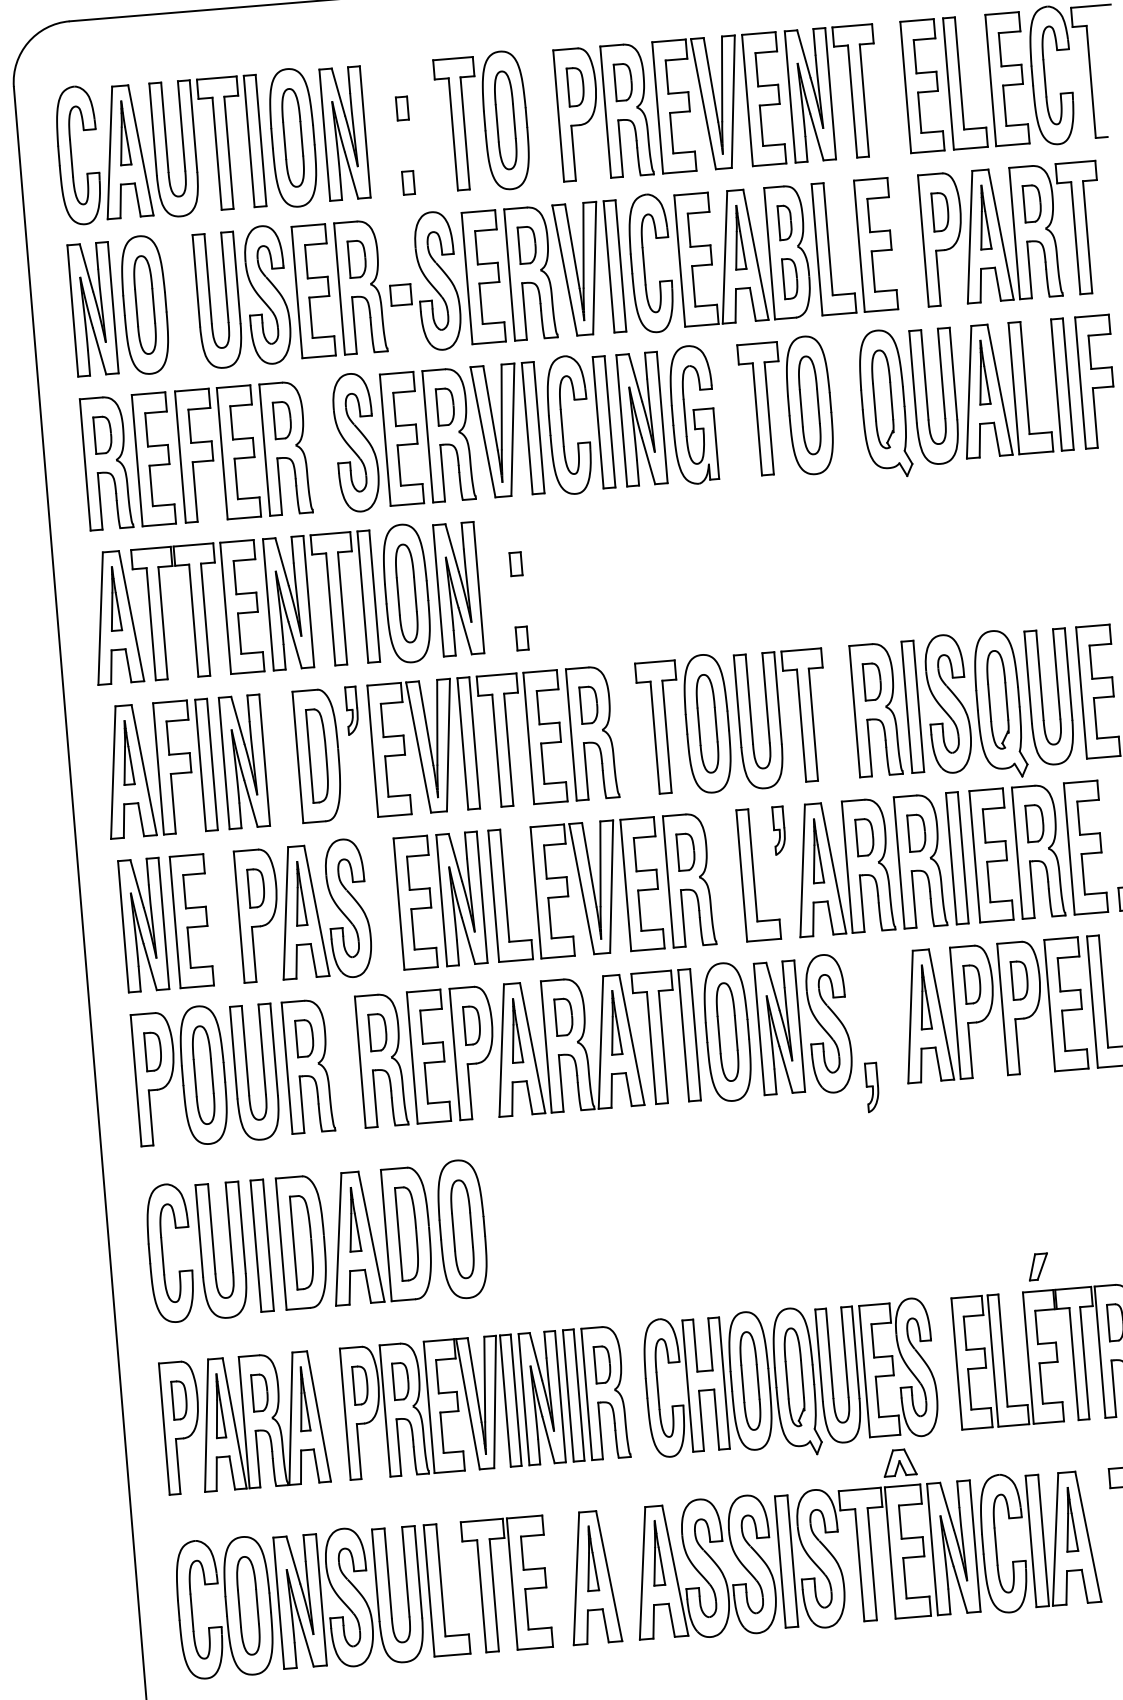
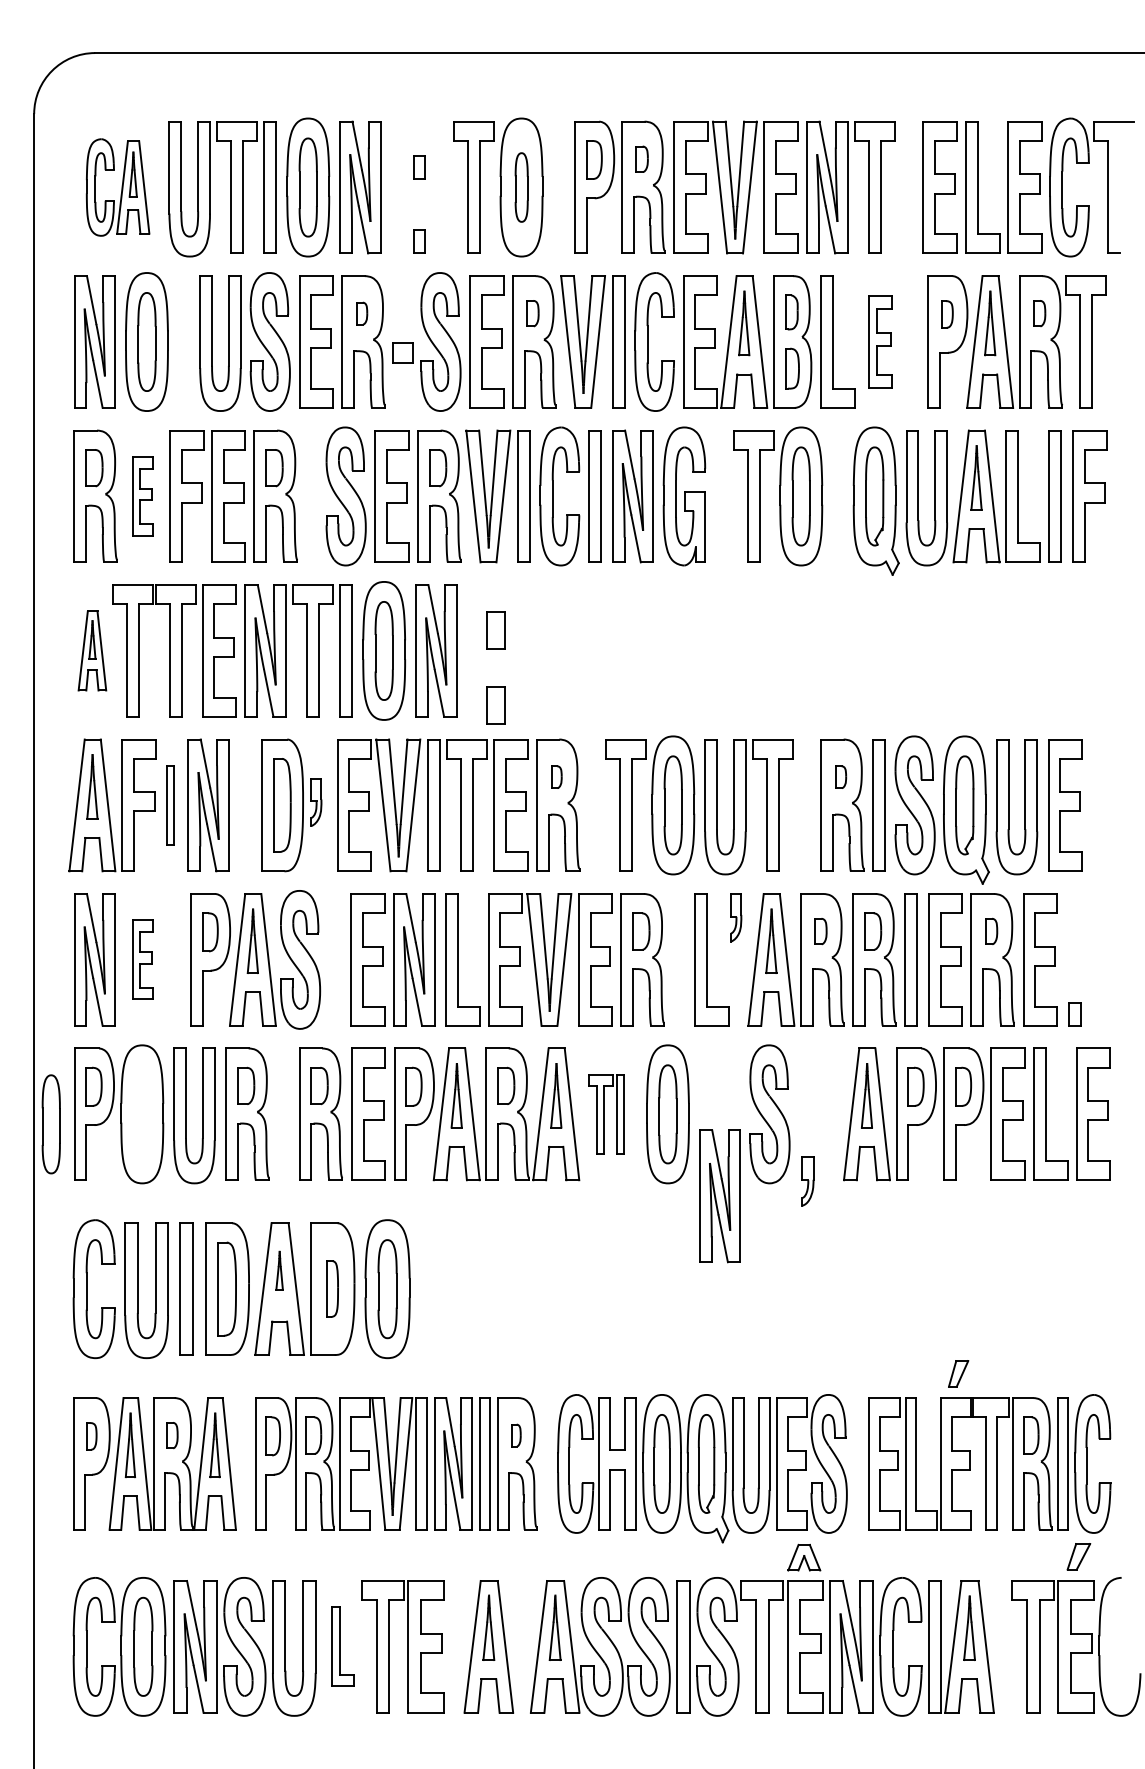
part: (623, 82) -> (642, 159), size x0.7
part: (505, 120) -> (521, 187), size x0.7
part: (102, 153) -> (117, 187), size x0.7
part: (1032, 203) -> (1039, 313), size x0.7
part: (940, 212) -> (947, 314), size x0.7
part: (876, 244) -> (880, 341), size x0.7
part: (526, 245) -> (532, 313), size x0.7
part: (357, 258) -> (362, 313), size x0.6
part: (154, 459) -> (143, 496), size x0.6
part: (515, 564) -> (495, 630), size x1.6
part: (115, 616) -> (92, 650), size x0.6
part: (522, 638) -> (495, 705), size x1.6
part: (872, 682) -> (841, 777), size x0.6
part: (588, 705) -> (556, 777), size x0.6
part: (352, 710) -> (316, 802), moved
part: (206, 765) -> (170, 805), size x0.6
part: (1034, 823) -> (991, 931), size x0.7
part: (864, 837) -> (820, 931), size x0.7
part: (192, 920) -> (143, 959), size x0.6
part: (778, 1028) -> (719, 1196), moved
part: (666, 1036) -> (606, 1113), size x0.6
part: (202, 1075) -> (50, 1124), moved
part: (353, 1219) -> (279, 1270), size x0.6
part: (407, 1233) -> (332, 1288), size x0.6
part: (602, 1364) -> (516, 1435), size x0.6
part: (260, 1392) -> (172, 1435), size x0.7
part: (179, 1400) -> (91, 1436), size x0.7
part: (446, 1589) -> (342, 1646), size x0.6

